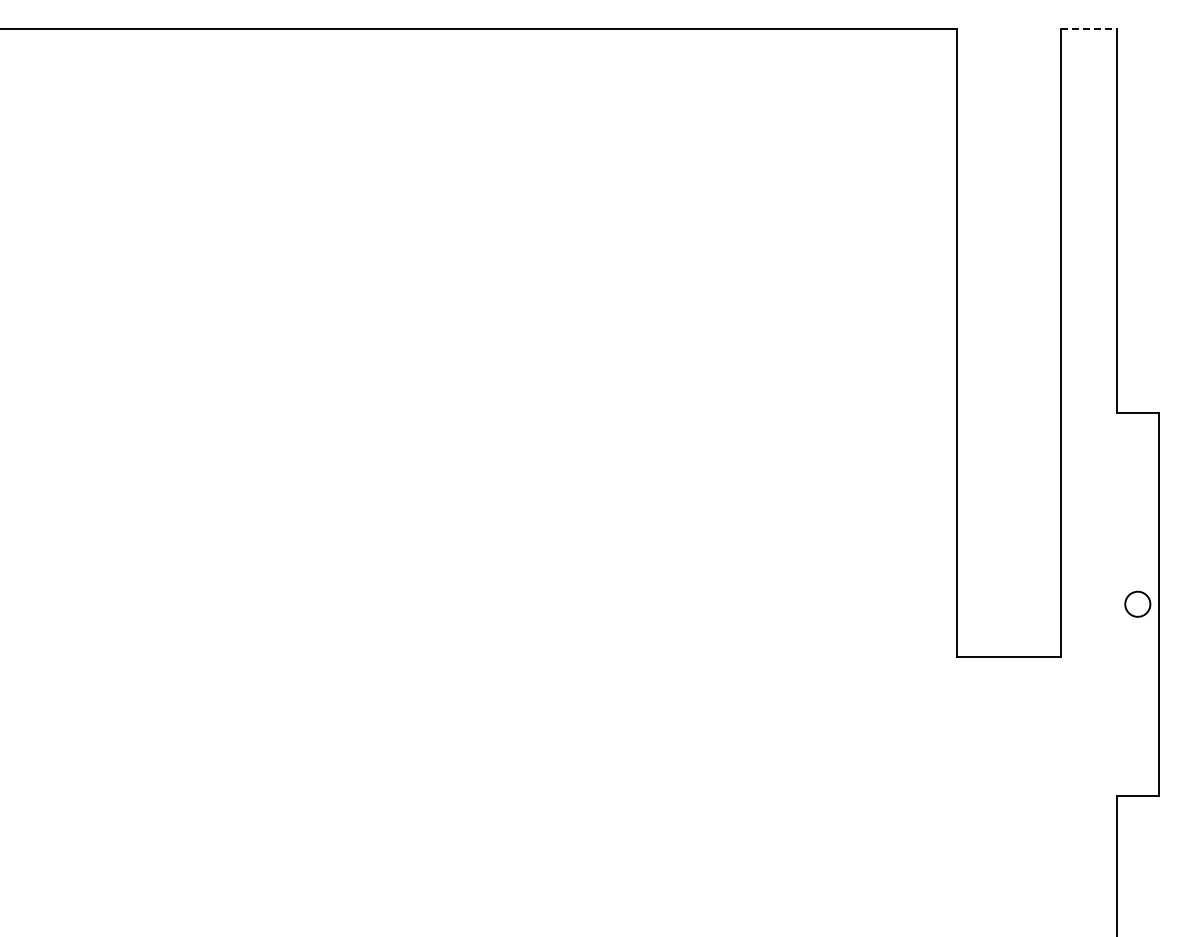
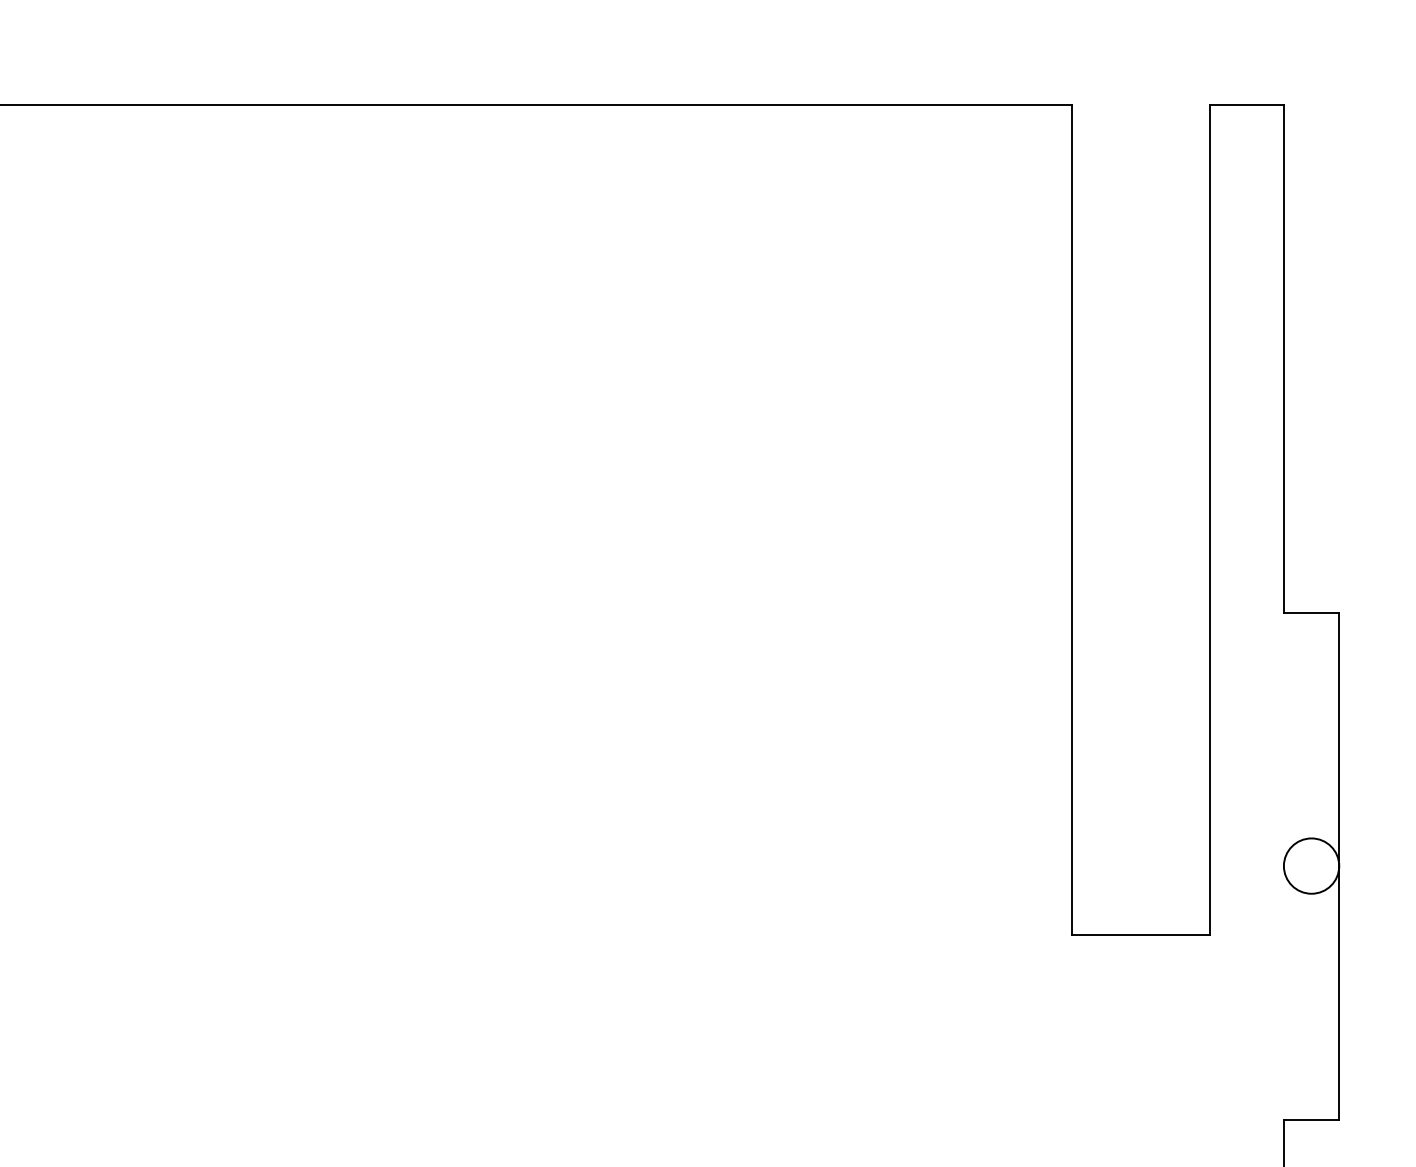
line: (1089, 29) -> (1247, 105), dashed -> solid
circle: (1137, 604) -> (1311, 866), size x1.67

